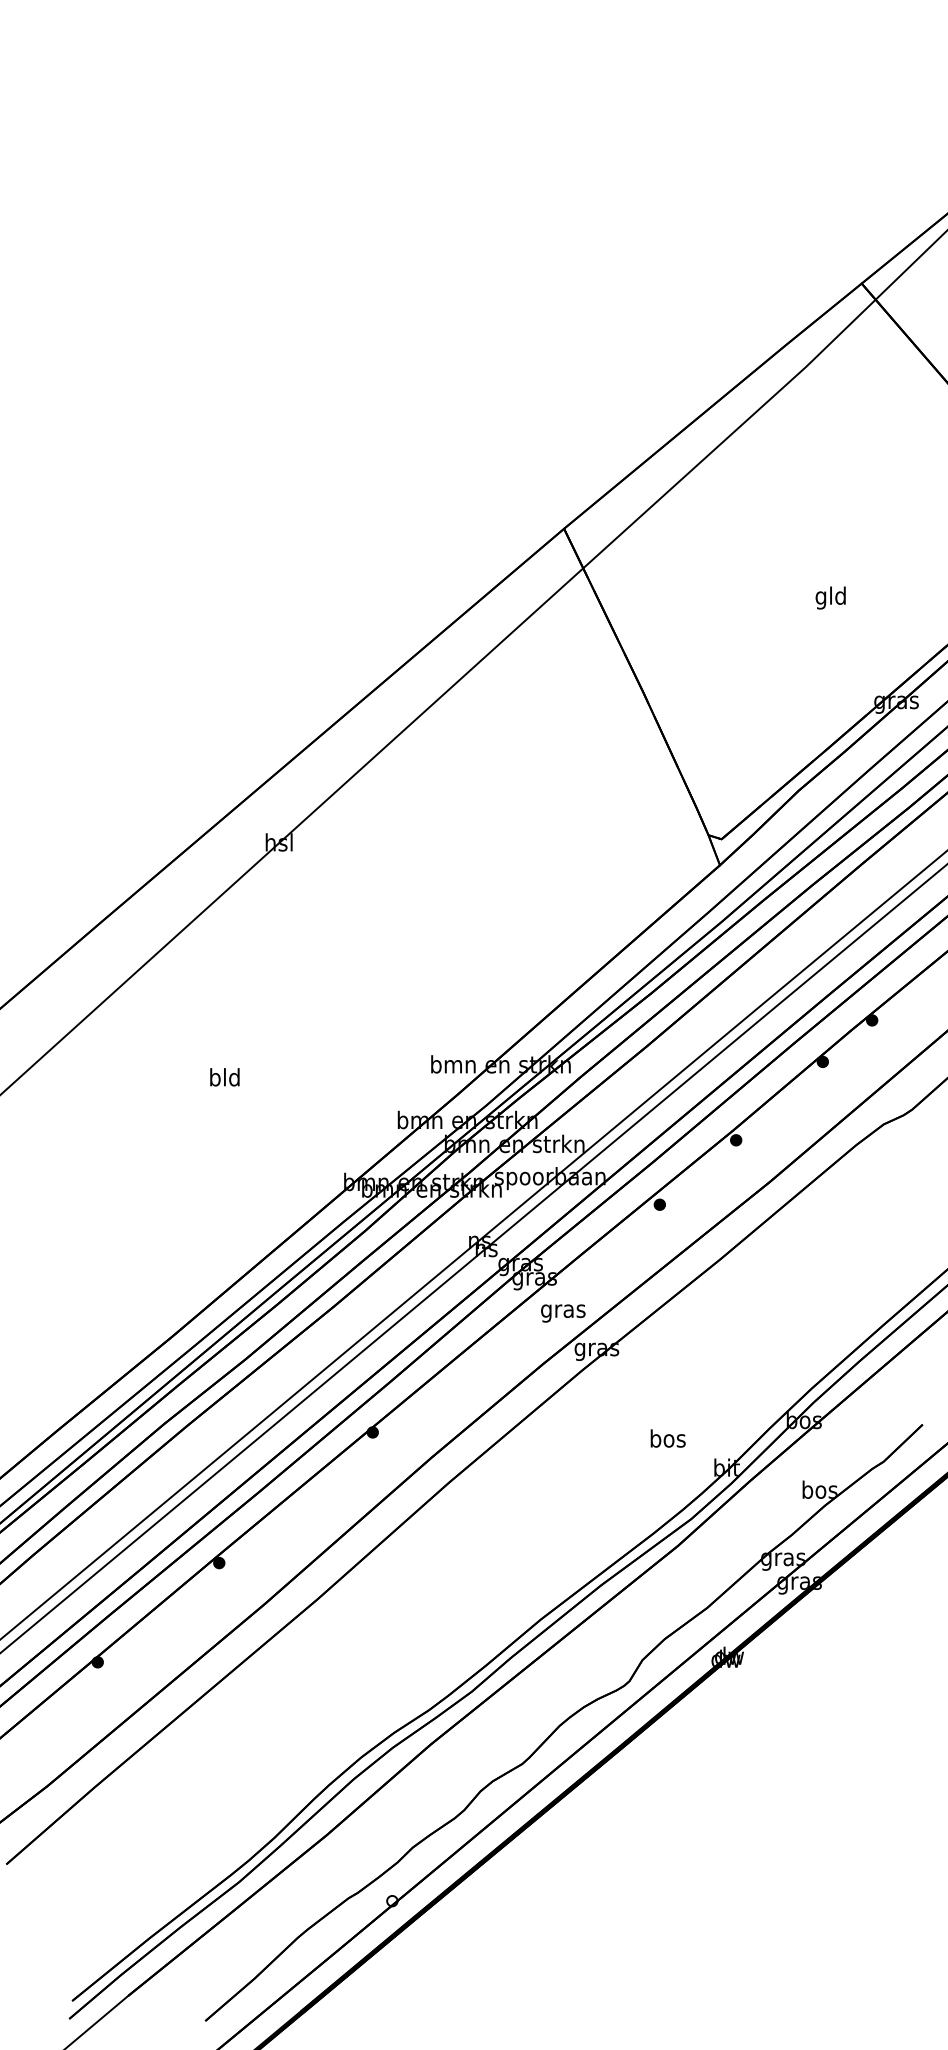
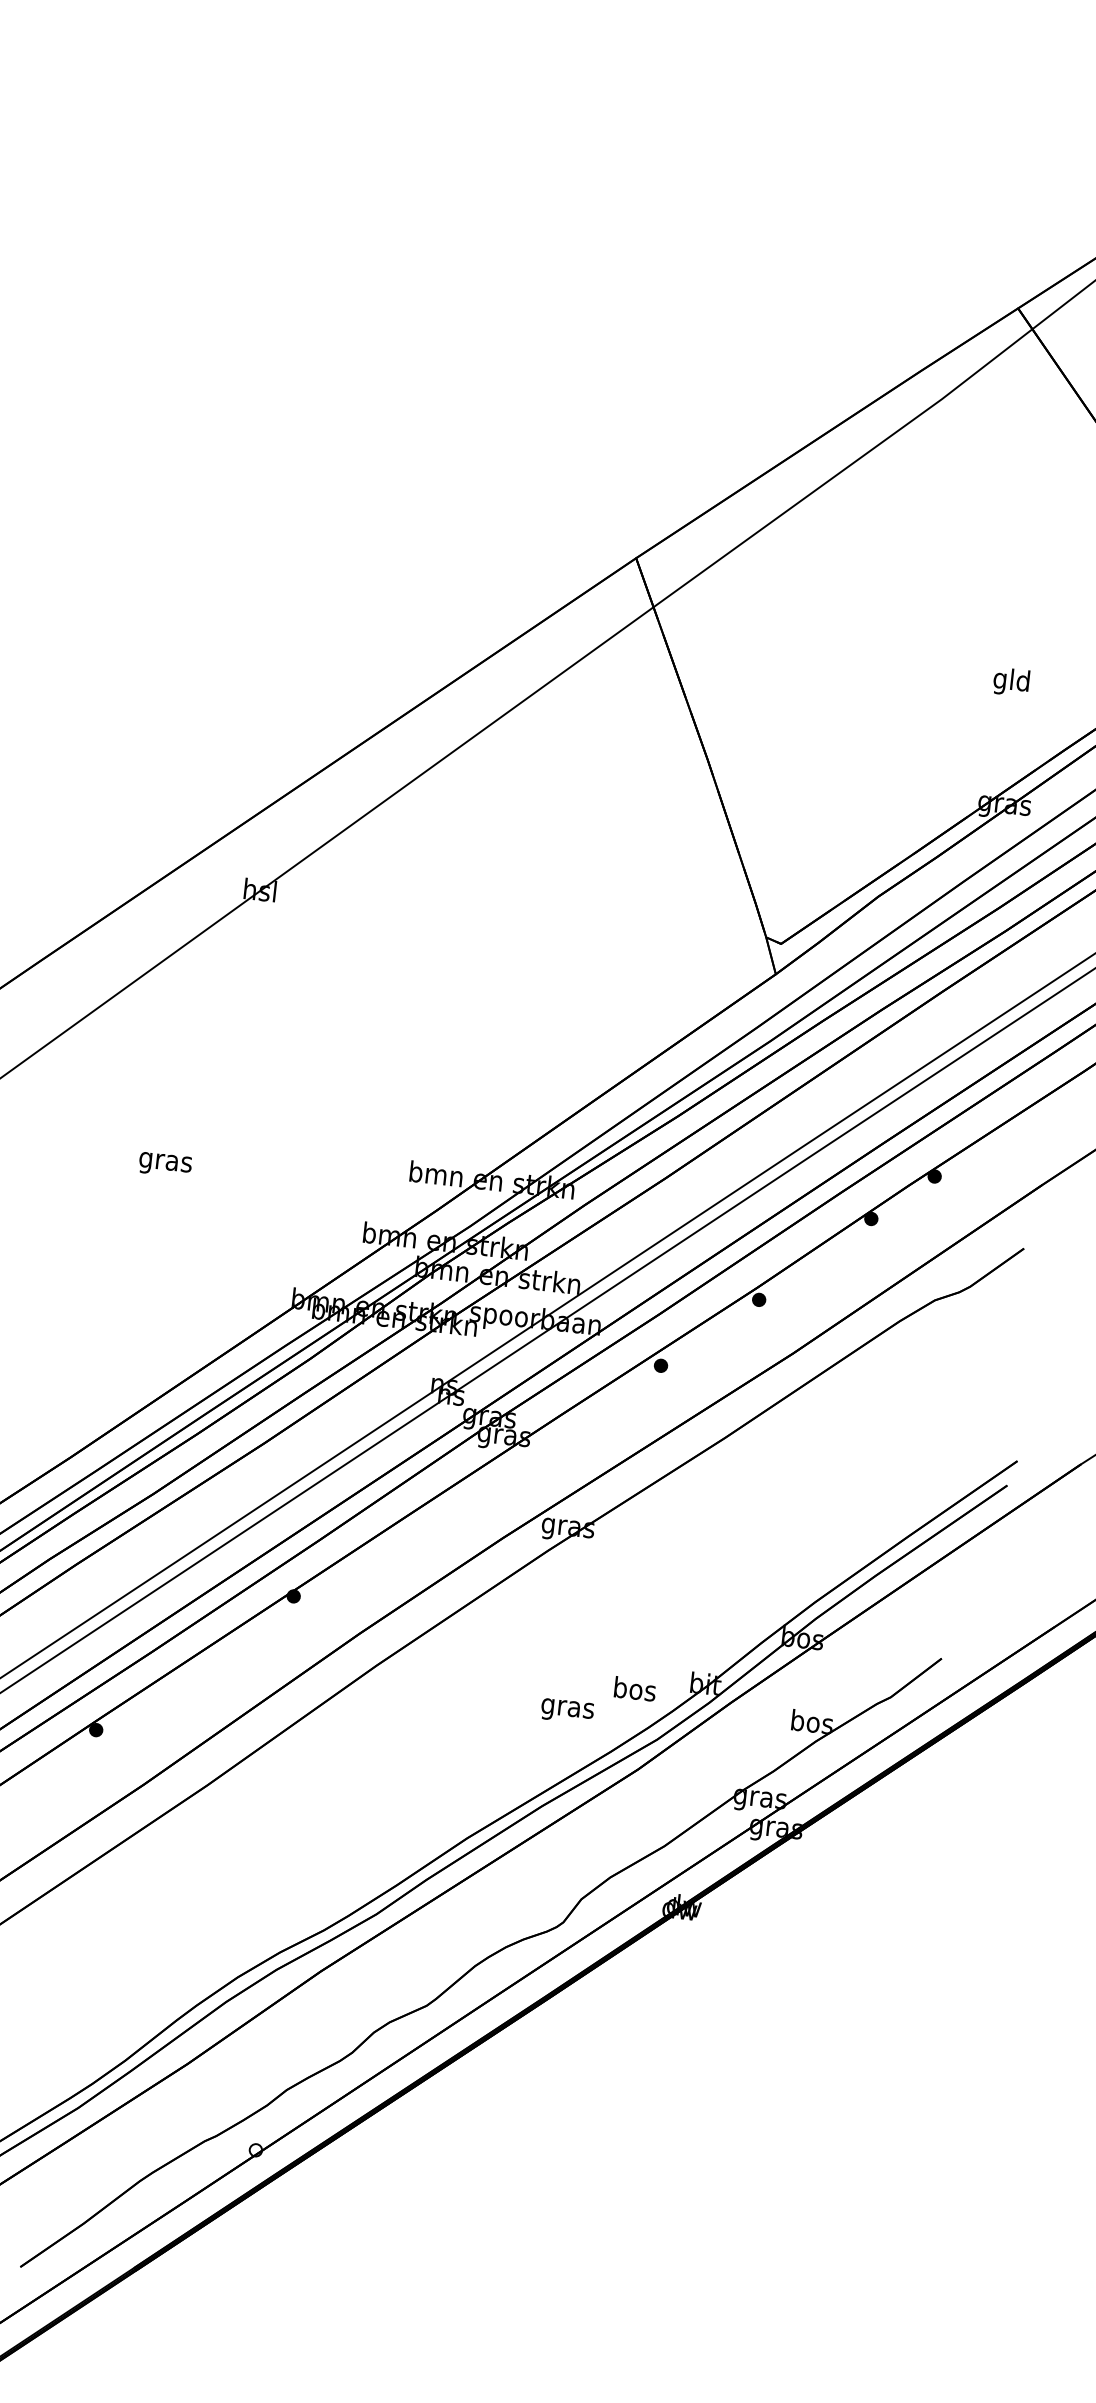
text: (830, 597) -> (1011, 681), moved
text: (224, 1079) -> (165, 1161), bld -> gras
text: (563, 1313) -> (567, 1711), moved
text: (667, 1438) -> (634, 1688), moved

